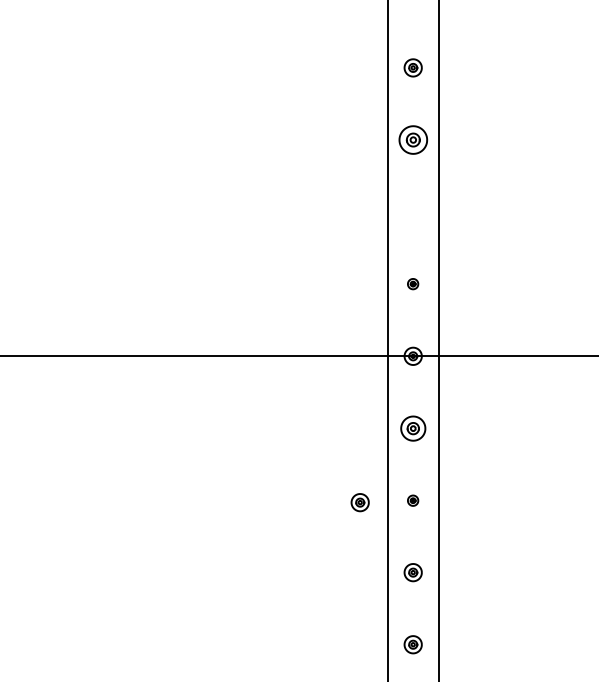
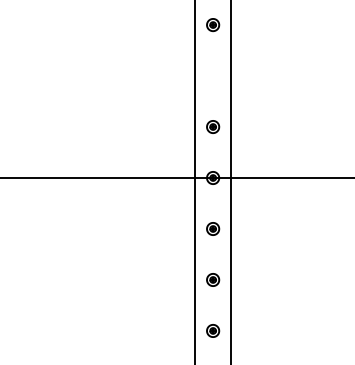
part: (412, 139) -> (212, 24), size x0.62
part: (412, 283) -> (212, 126), size x1.67
part: (412, 427) -> (212, 228), size x0.71
part: (412, 500) -> (212, 279), size x1.67
part: (359, 502) -> (175, 281), removed

